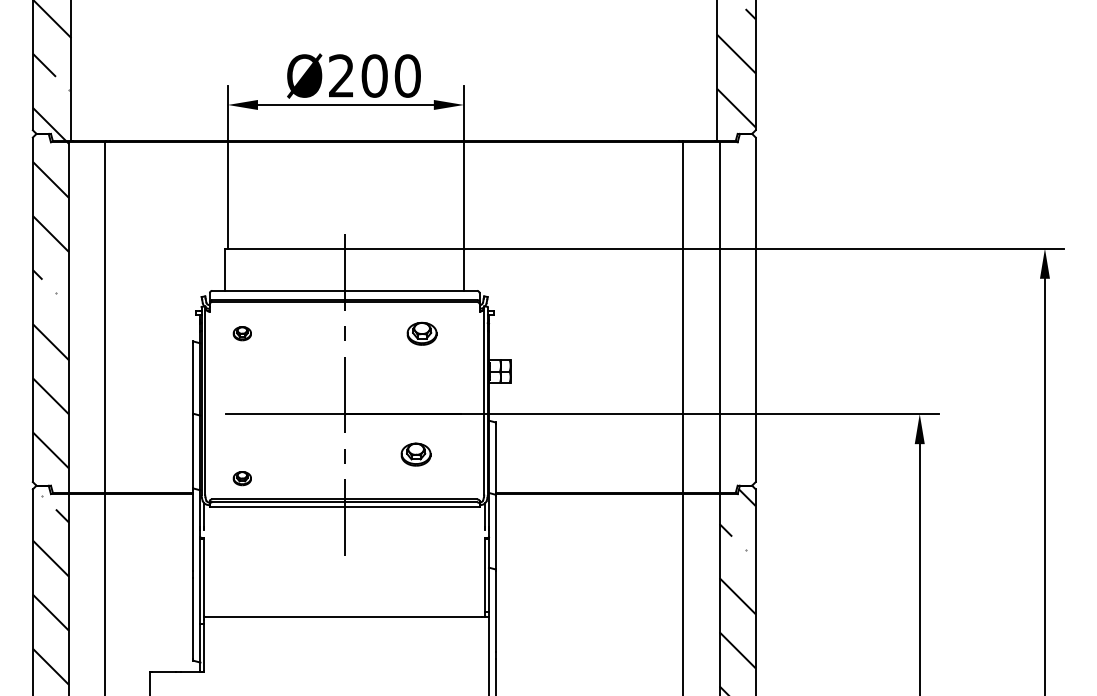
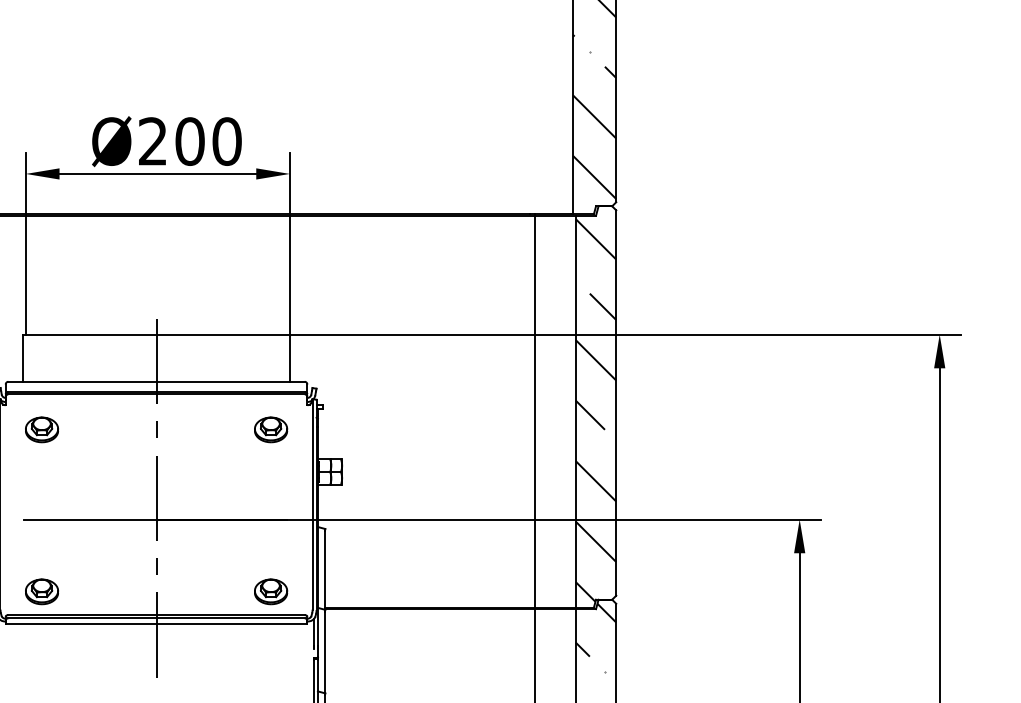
hatch: (737, 316) -> (595, 410), added
part: (242, 333) -> (42, 429), size x1.67
part: (421, 333) -> (270, 429), moved
part: (415, 454) -> (270, 591), moved
part: (242, 478) -> (42, 591), size x1.67

